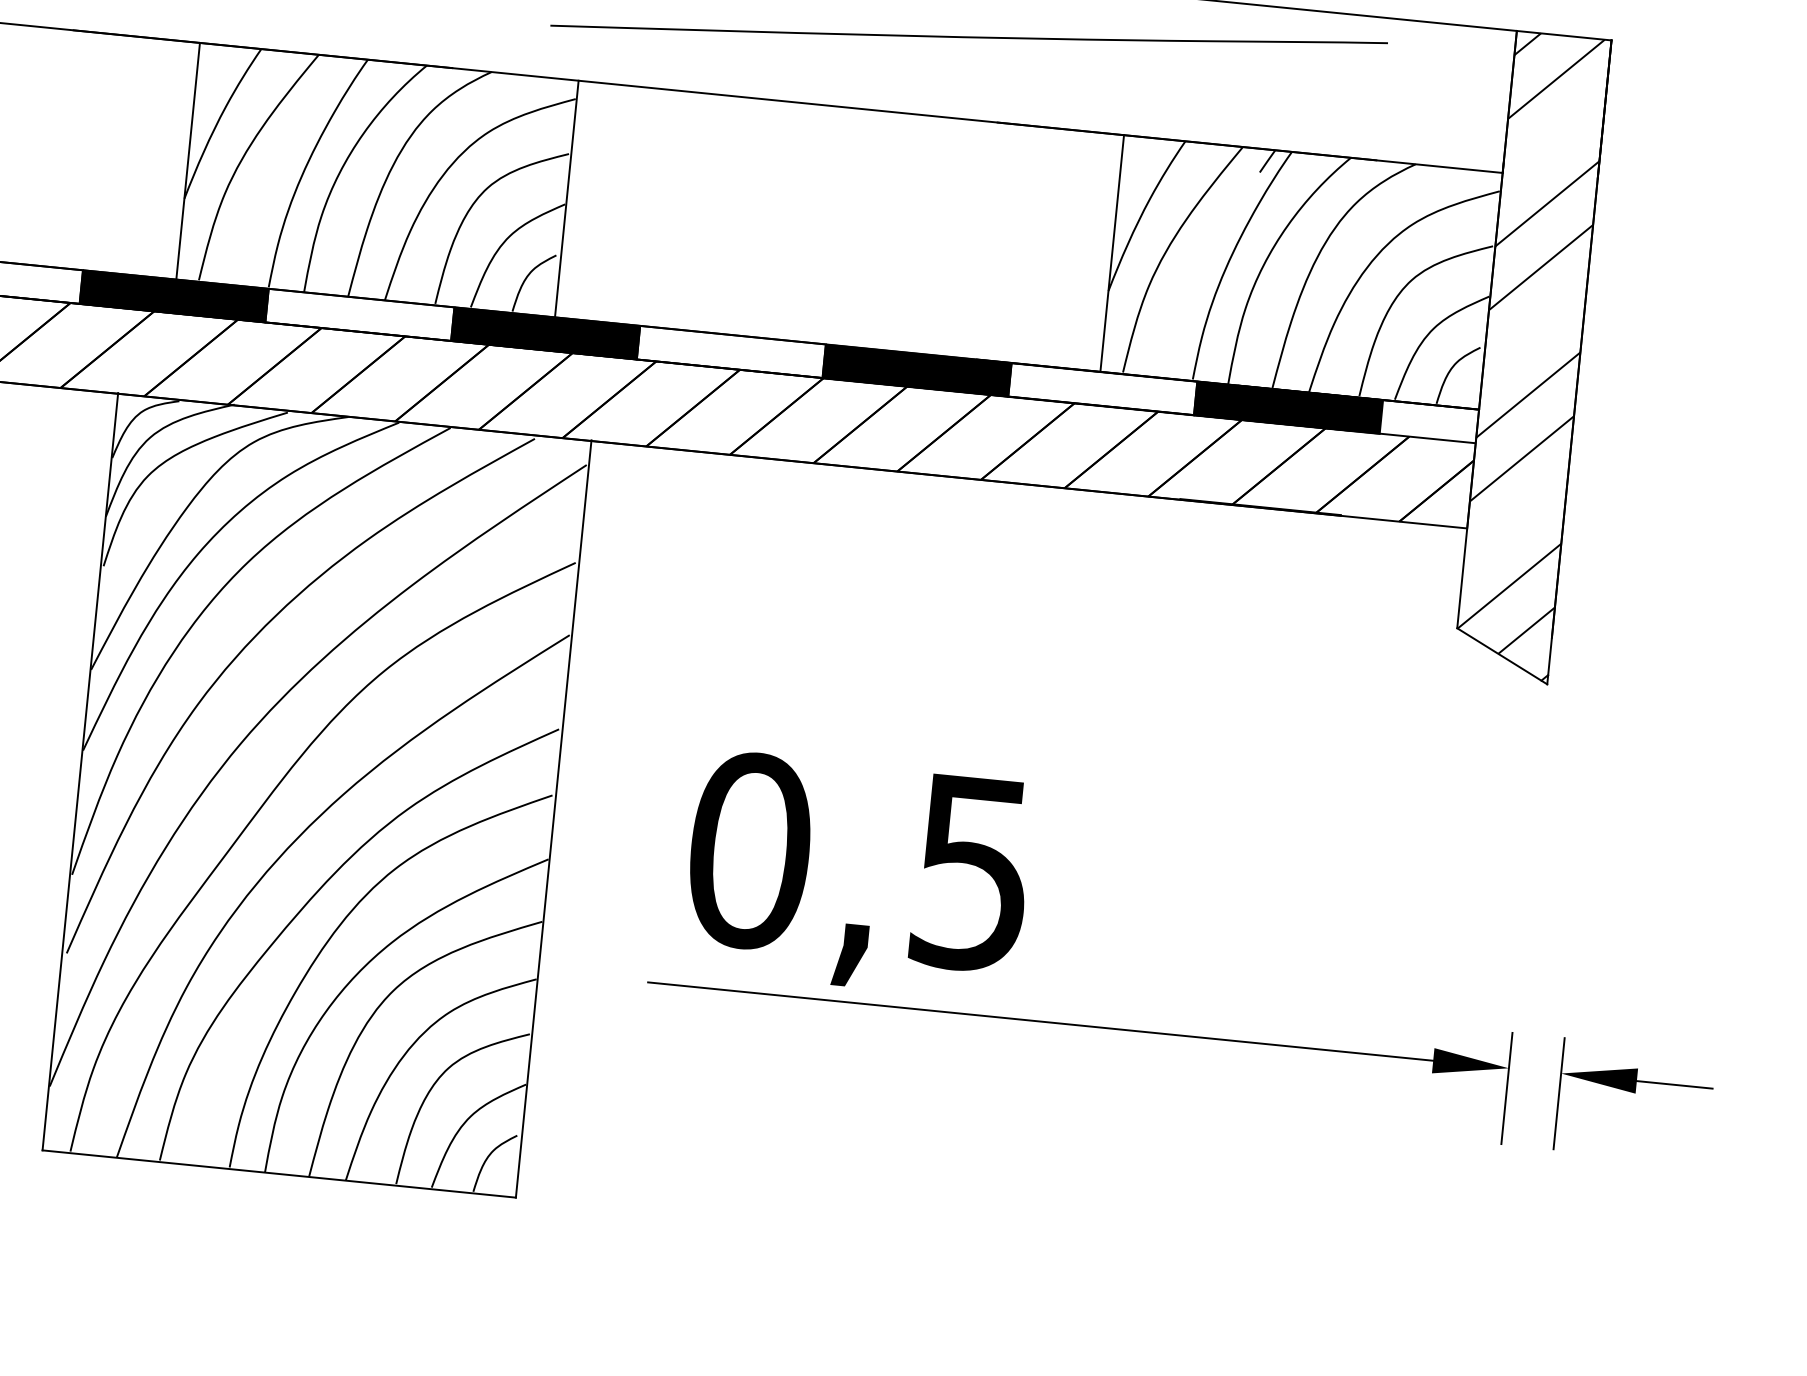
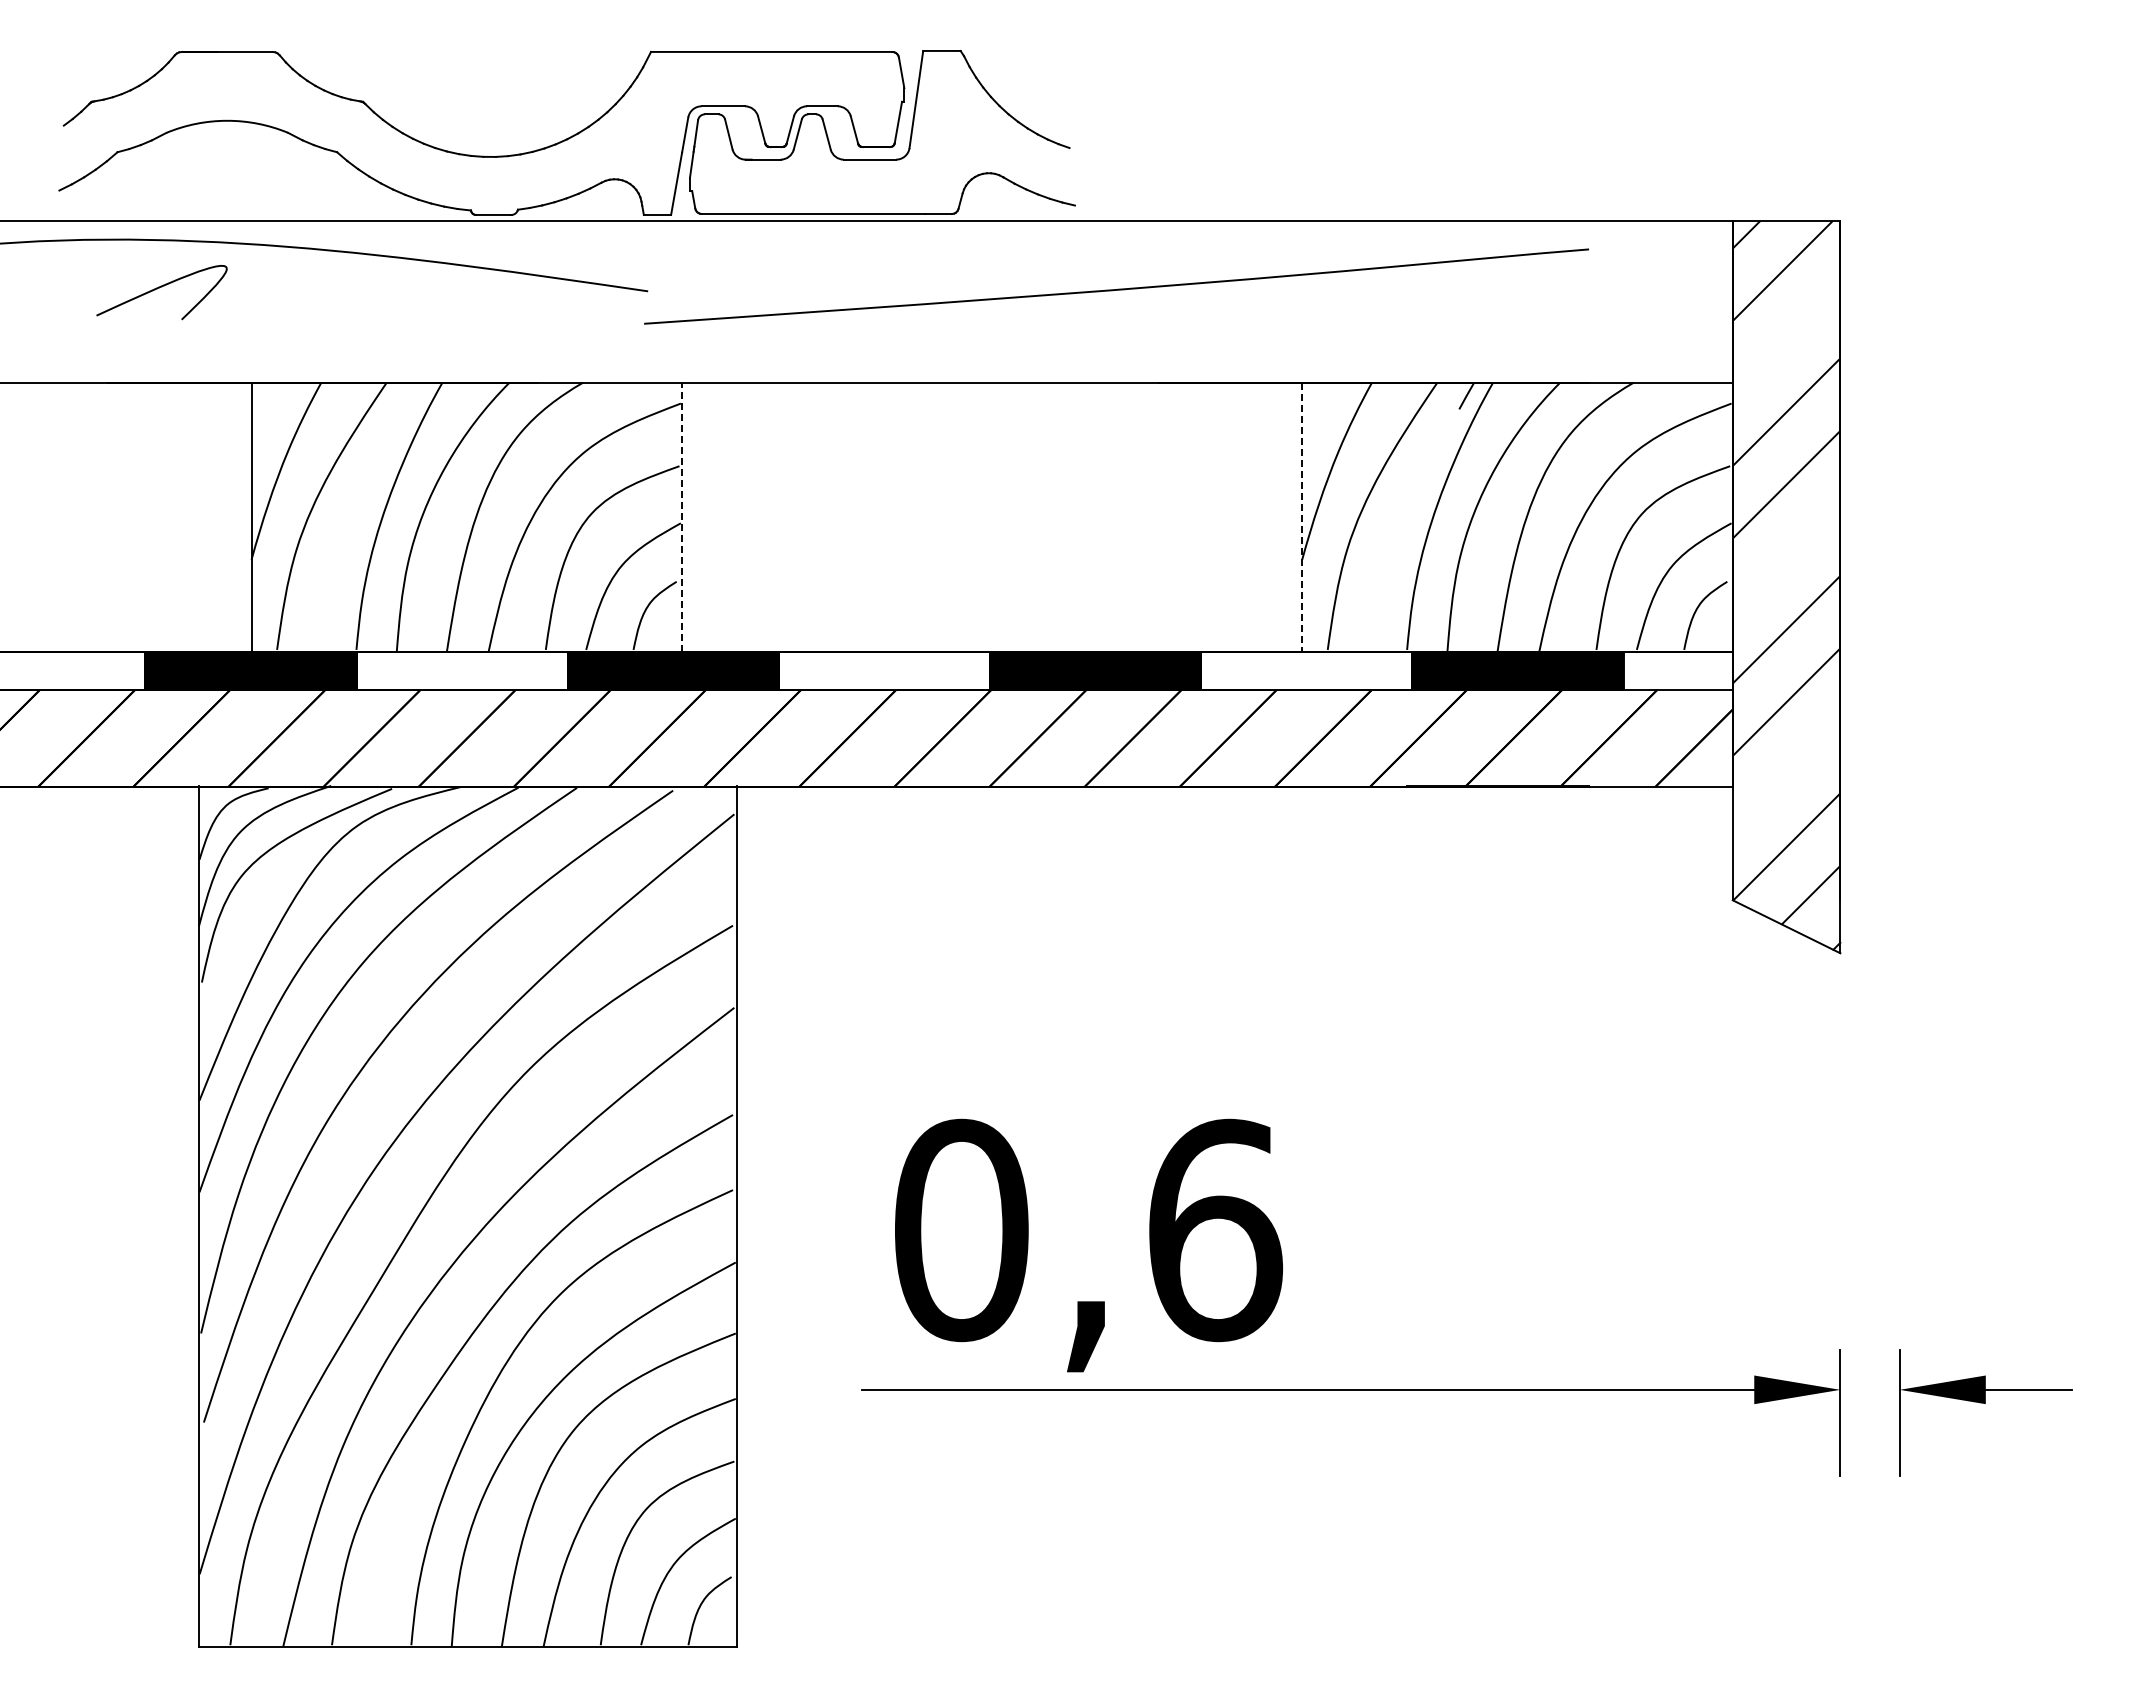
line: (567, 199) -> (682, 517), solid -> dashed
line: (1112, 253) -> (1302, 517), solid -> dashed
text: (974, 873) -> (1216, 1230), 0,5 -> 0,6

